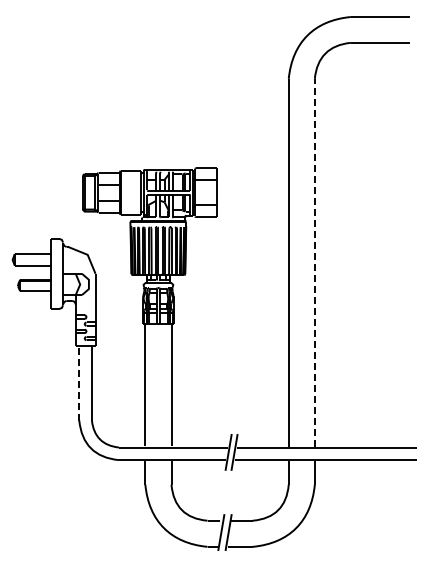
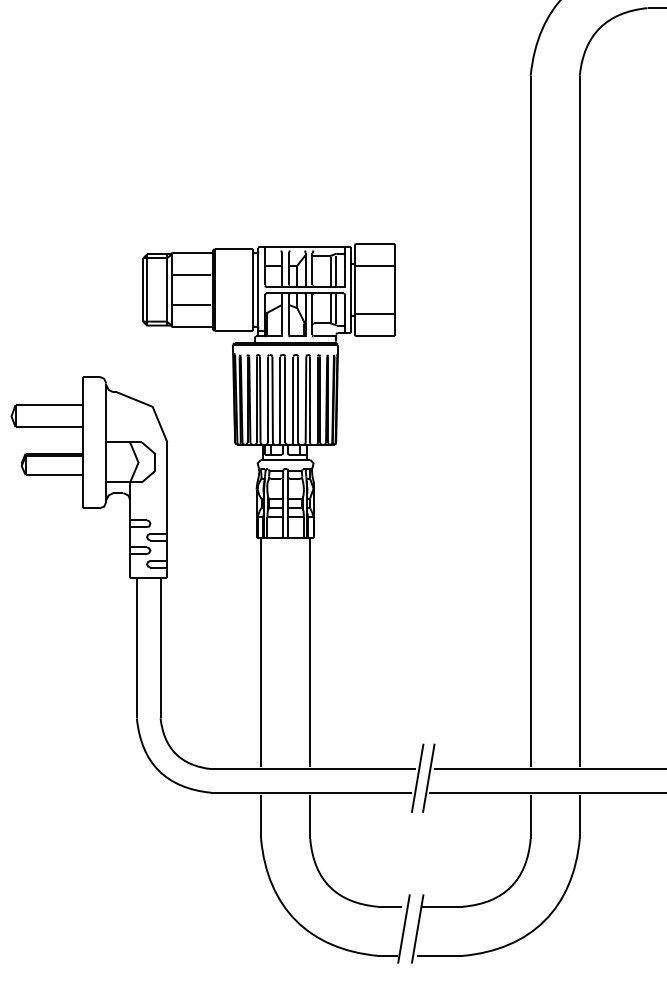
line: (314, 262) -> (579, 421), dashed -> solid
line: (79, 382) -> (137, 646), dashed -> solid

